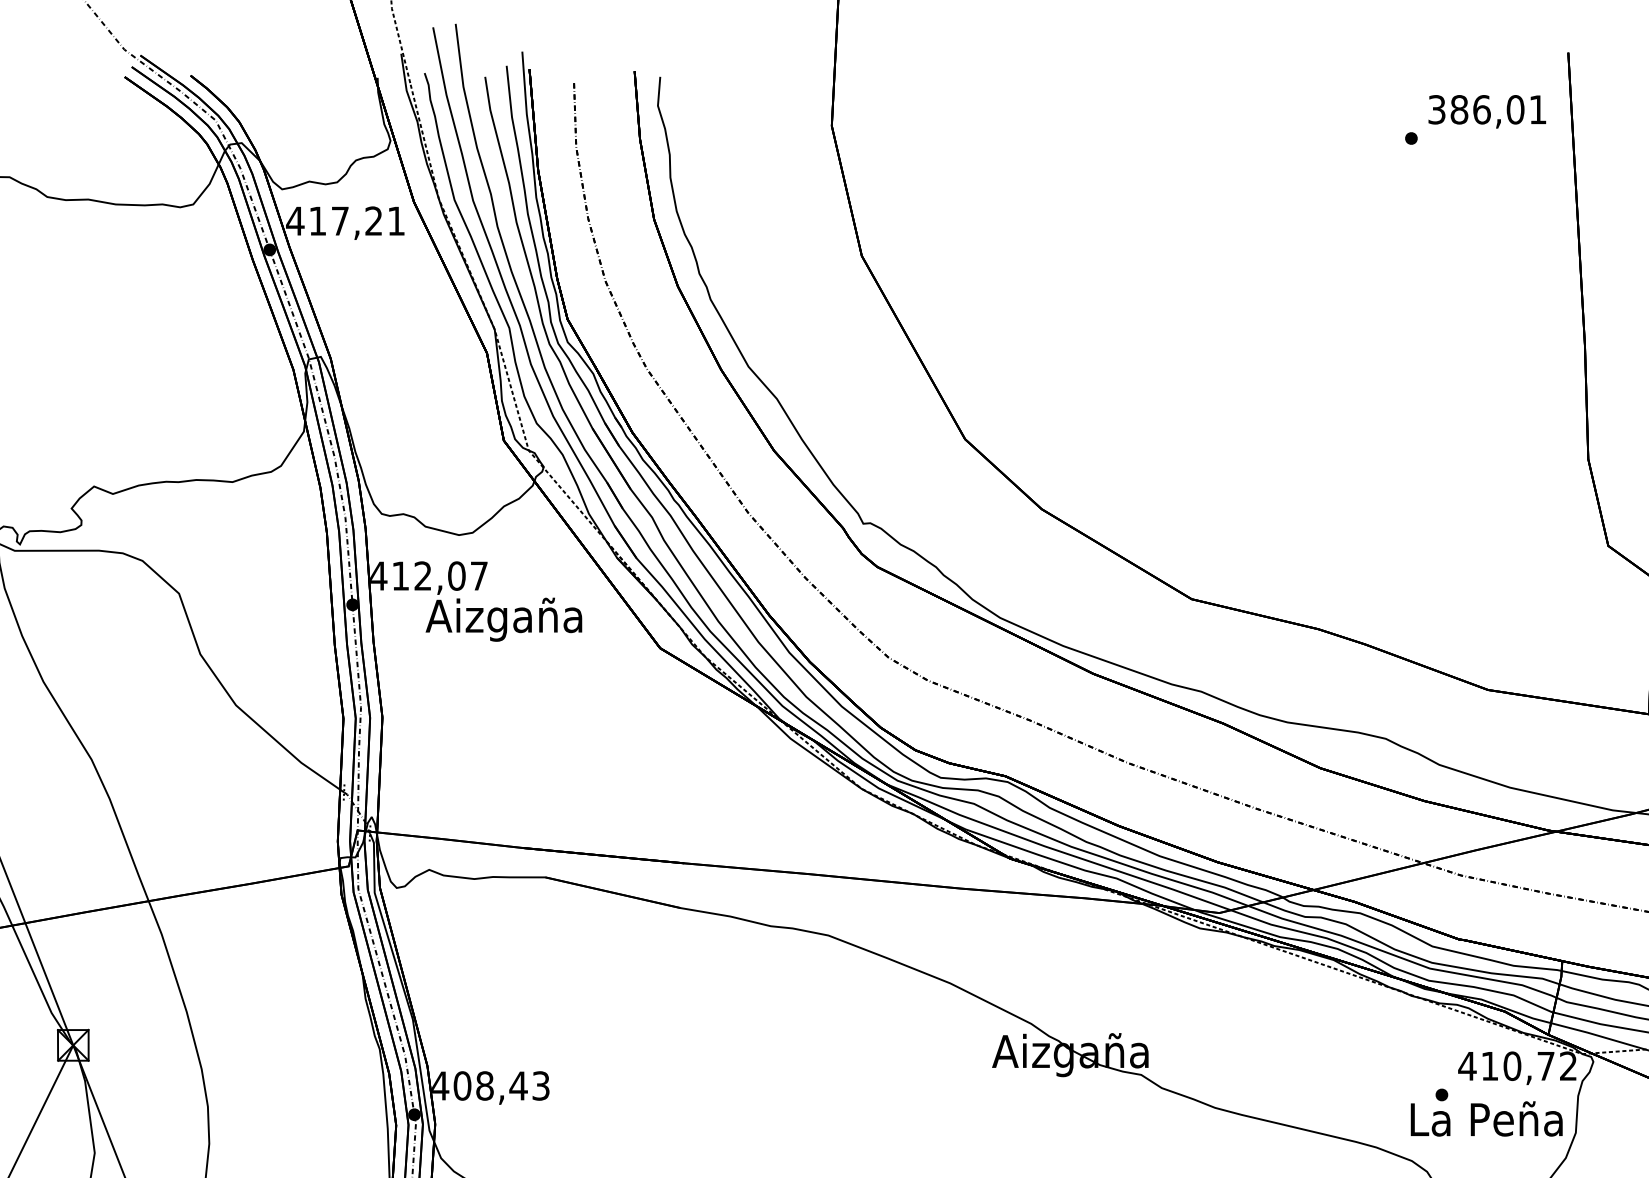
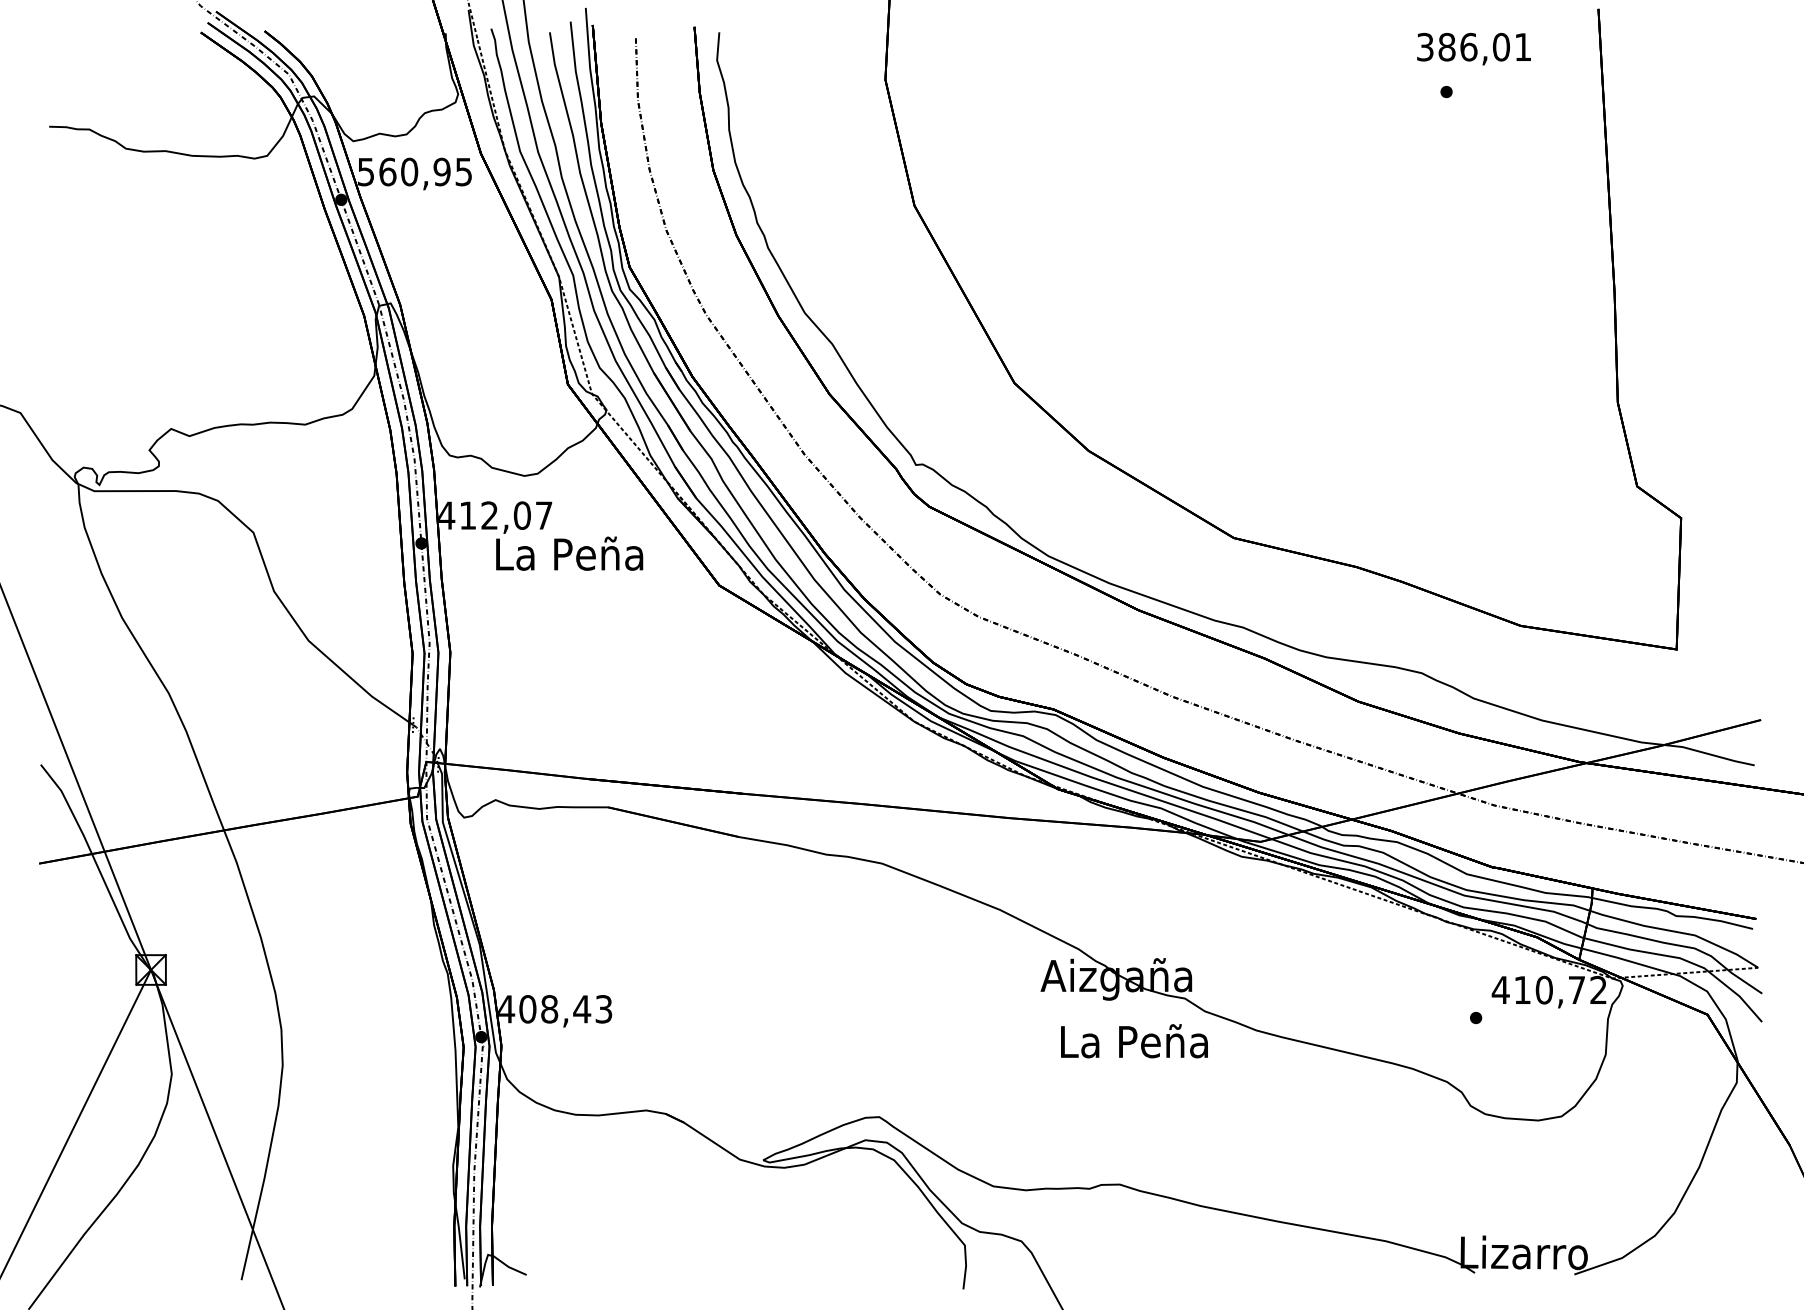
text: (1486, 111) -> (1473, 48), moved
text: (345, 220) -> (414, 171), 417,21 -> 560,95
text: (503, 619) -> (567, 557), Aizgaña -> La Peña
text: (1486, 1119) -> (1134, 1041), moved

